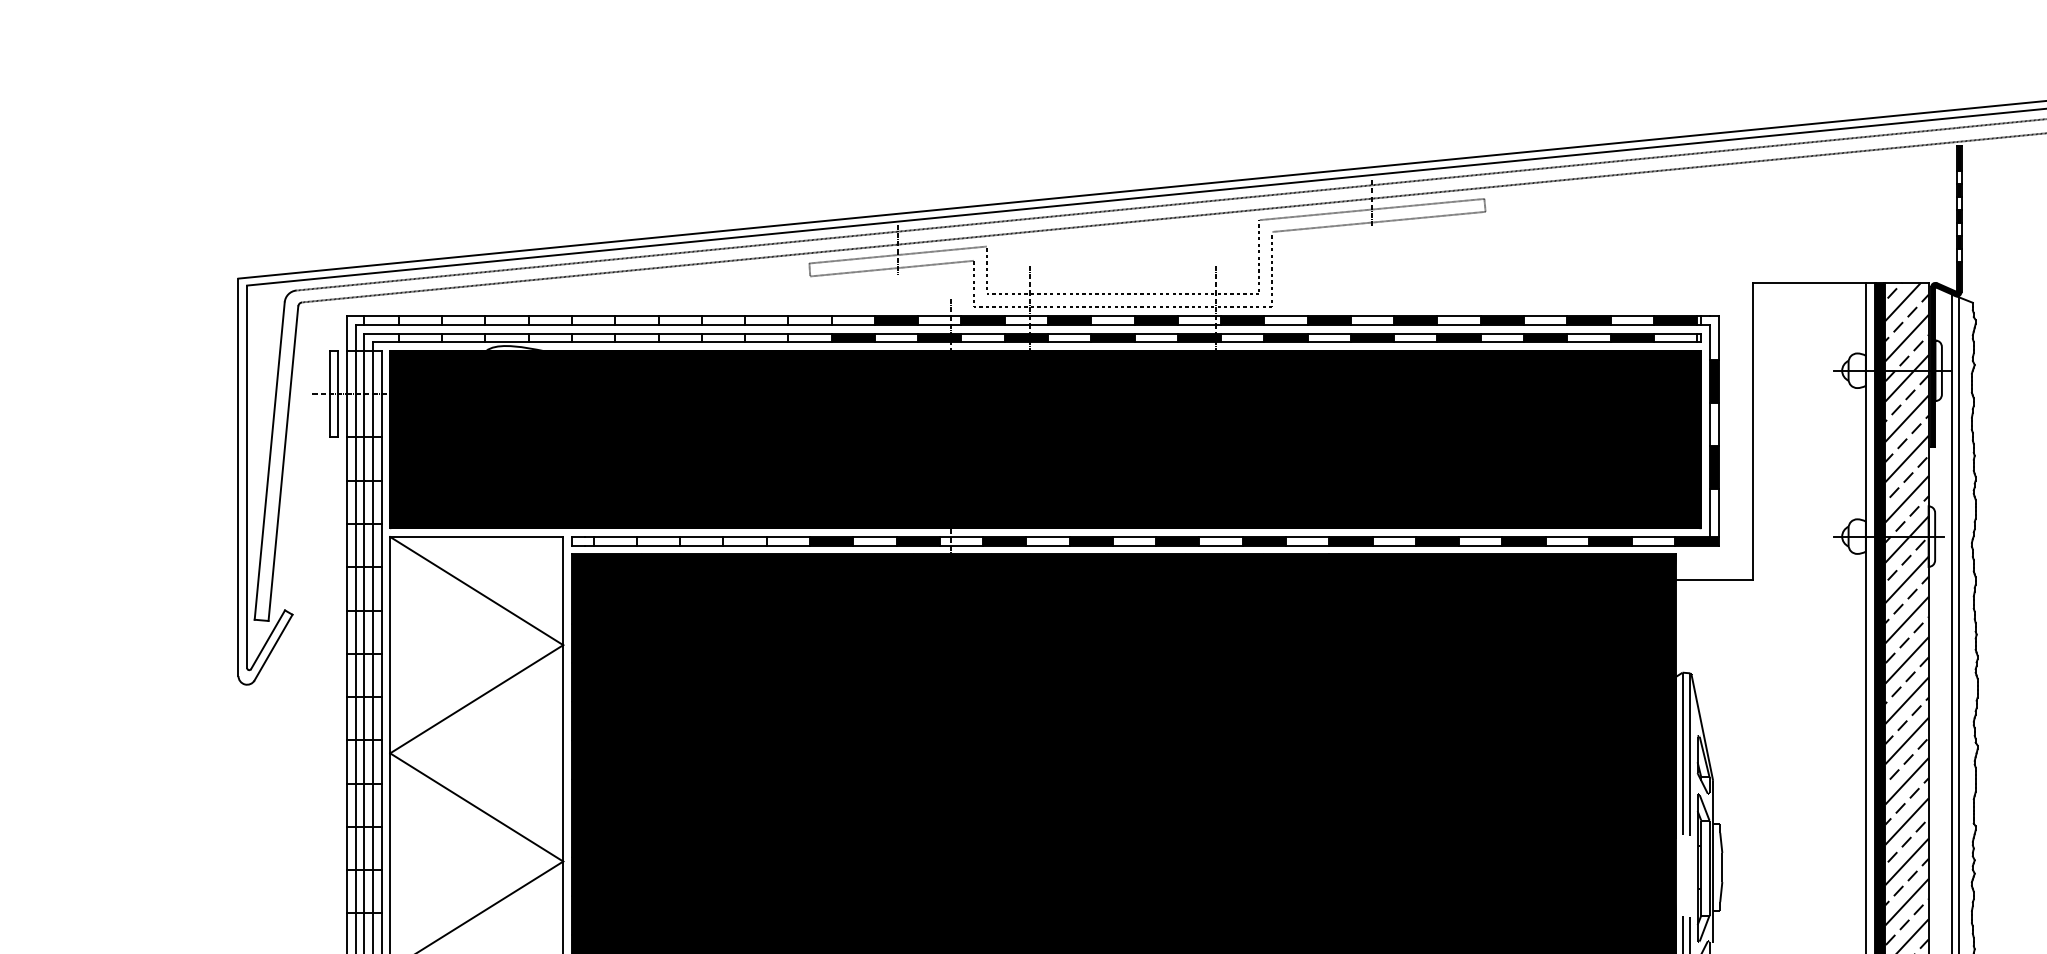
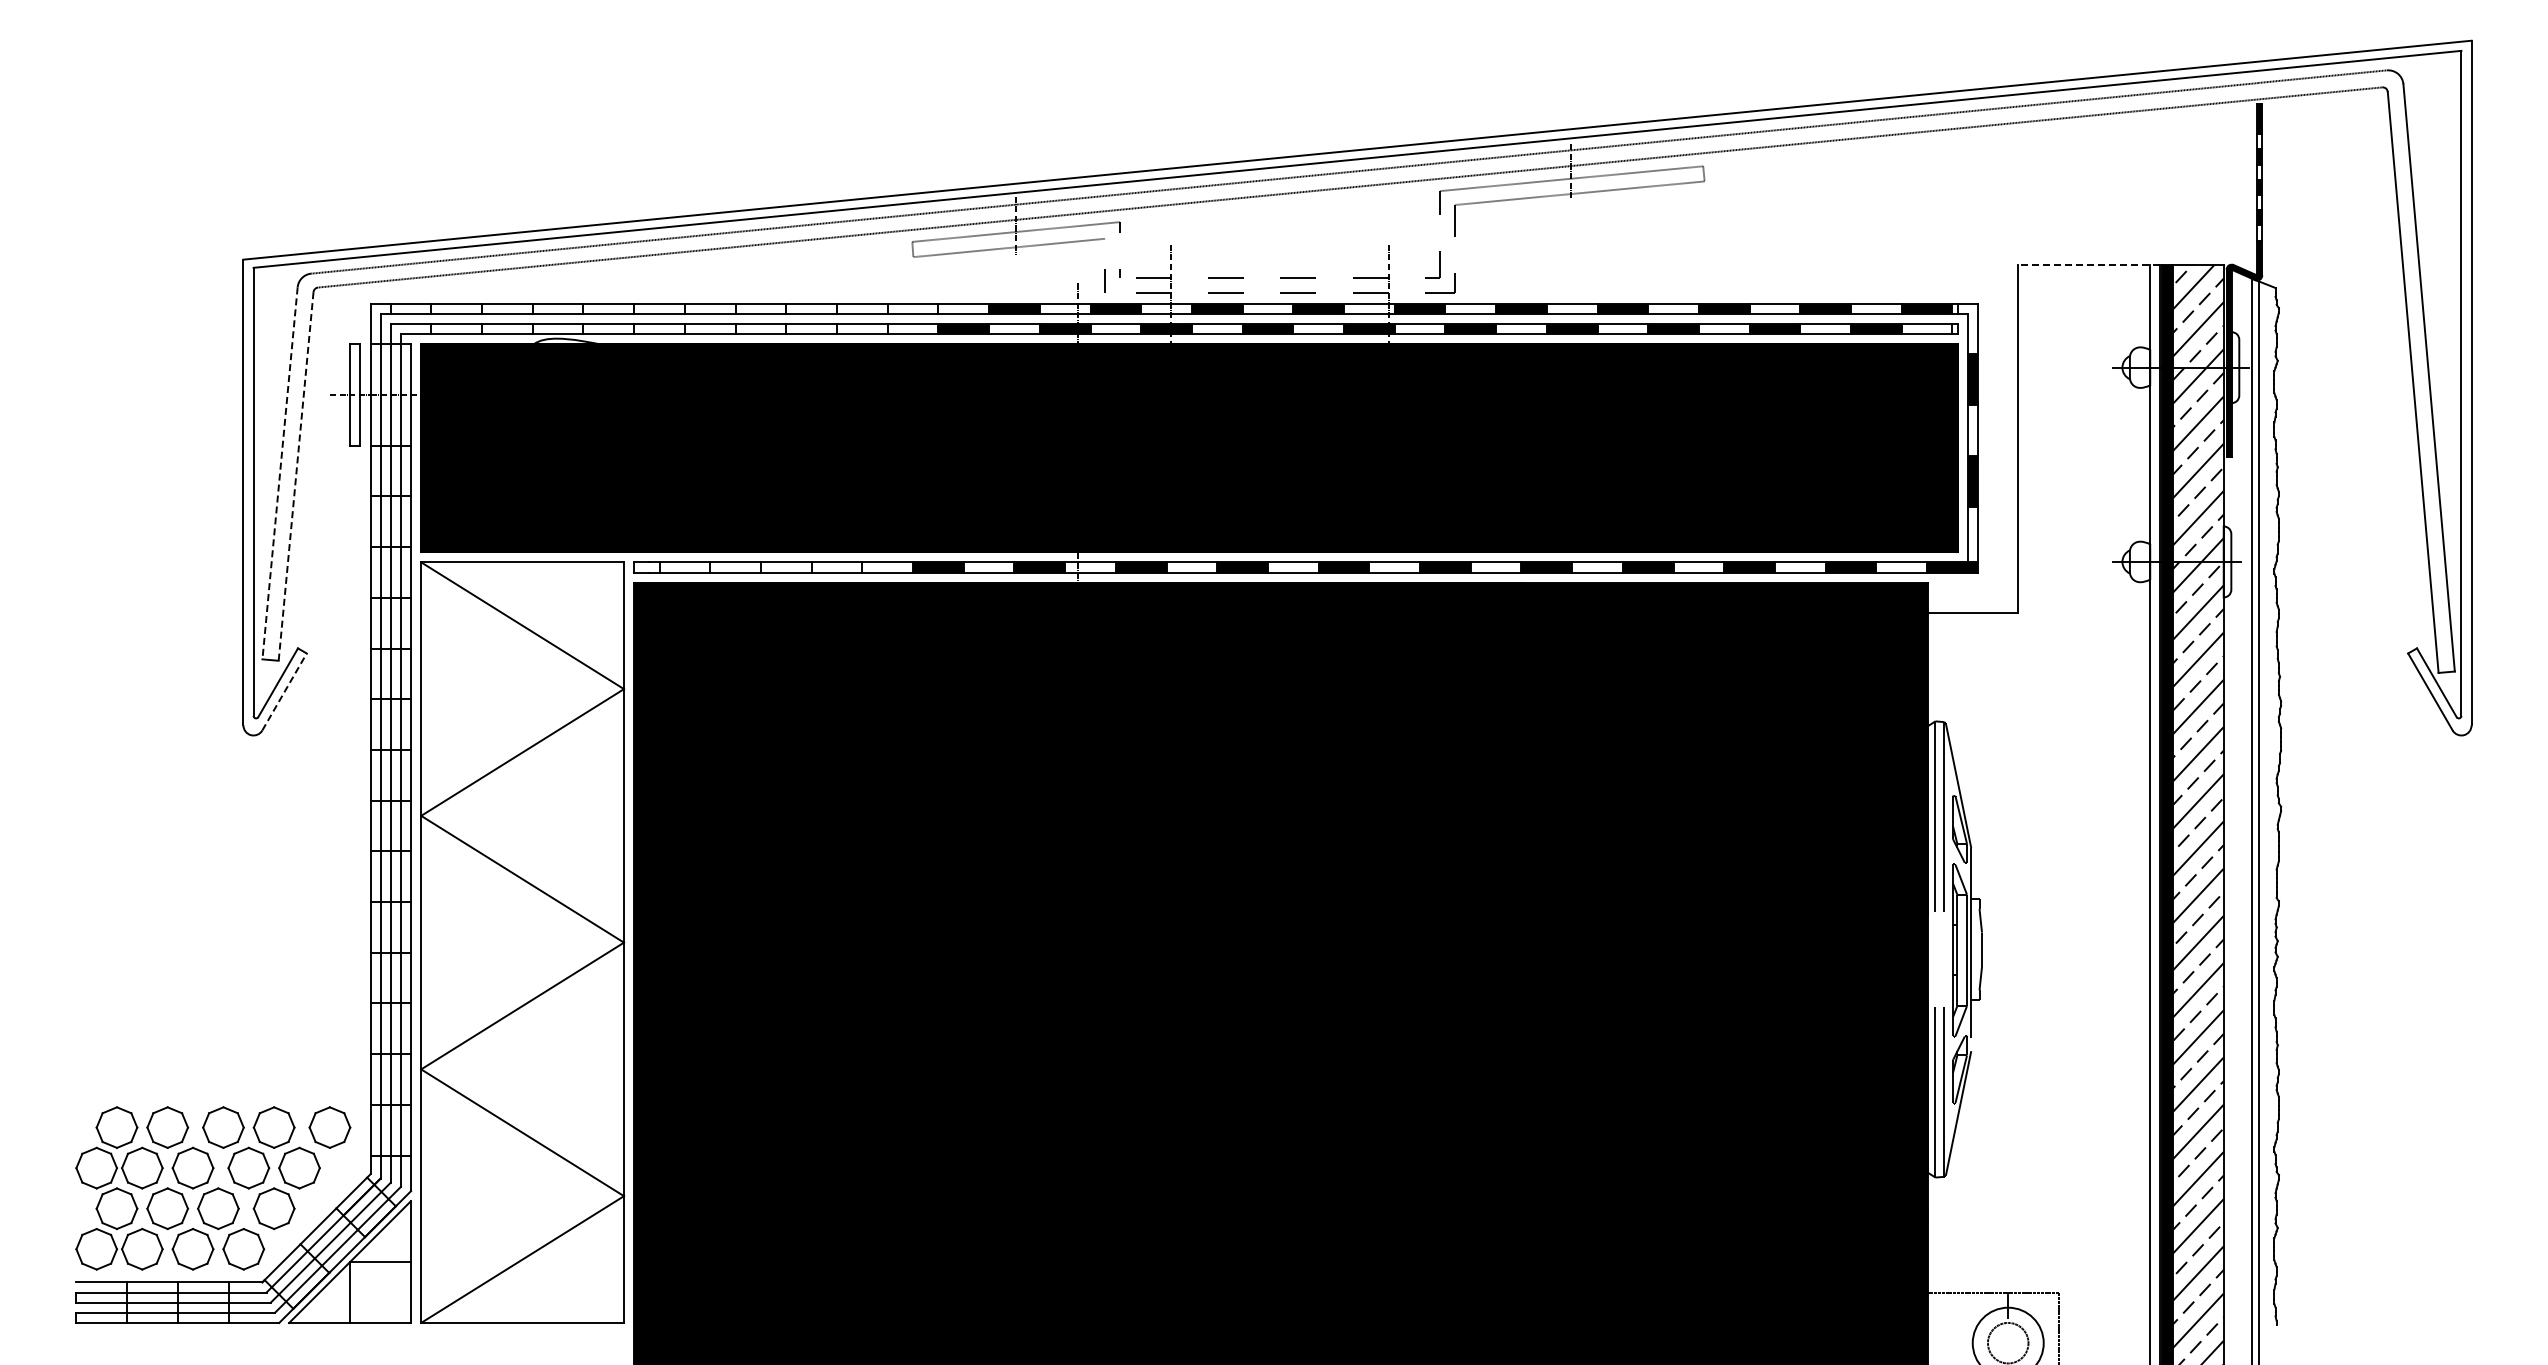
line: (1814, 282) -> (2089, 264), solid -> dashed
line: (270, 461) -> (280, 473), solid -> dashed
line: (283, 463) -> (296, 476), solid -> dashed
line: (273, 647) -> (284, 691), solid -> dashed

